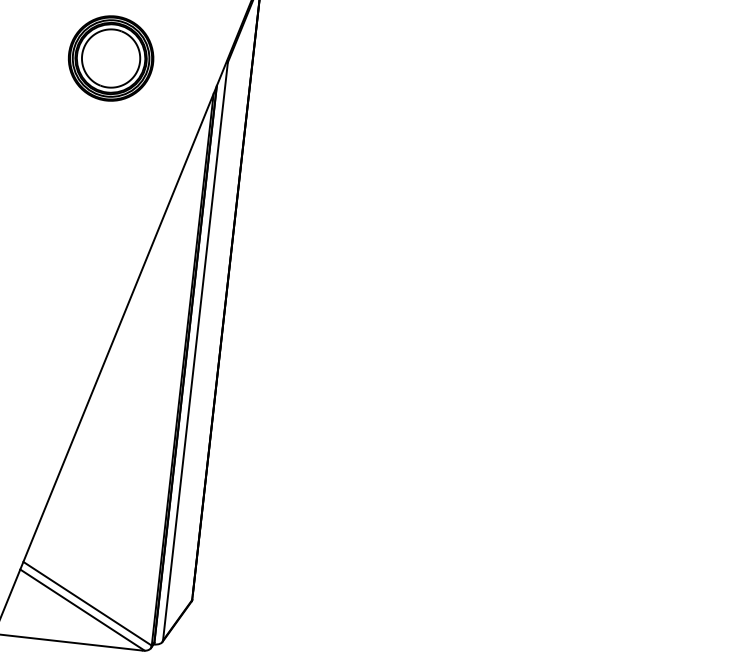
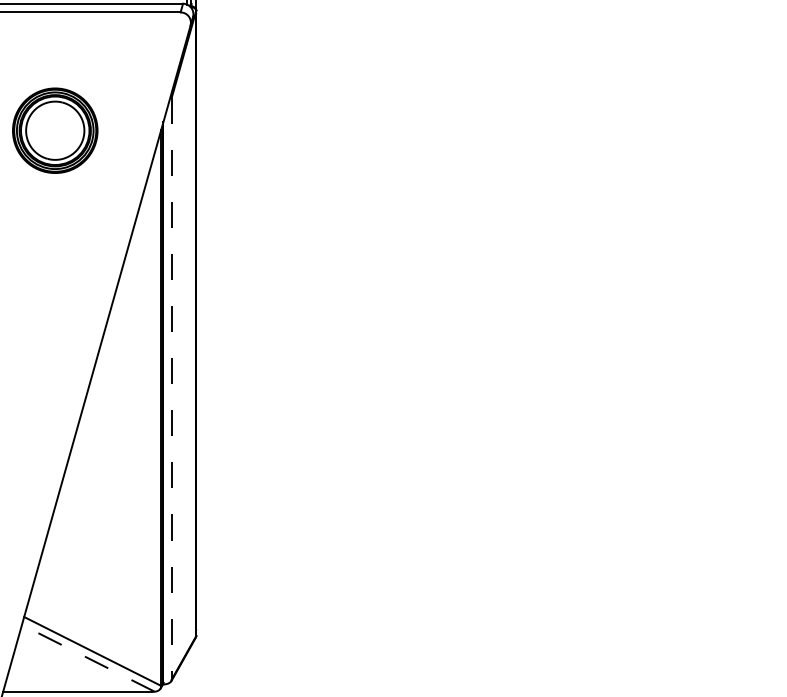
part: (111, 58) -> (55, 130), moved
line: (195, 351) -> (171, 388), solid -> dashed
line: (81, 610) -> (87, 658), solid -> dashed

